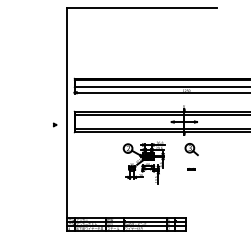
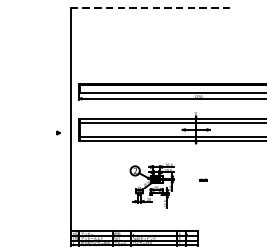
line: (141, 7) -> (150, 8), solid -> dashed
part: (191, 149) -> (203, 159), removed
part: (143, 162) -> (151, 185), moved

